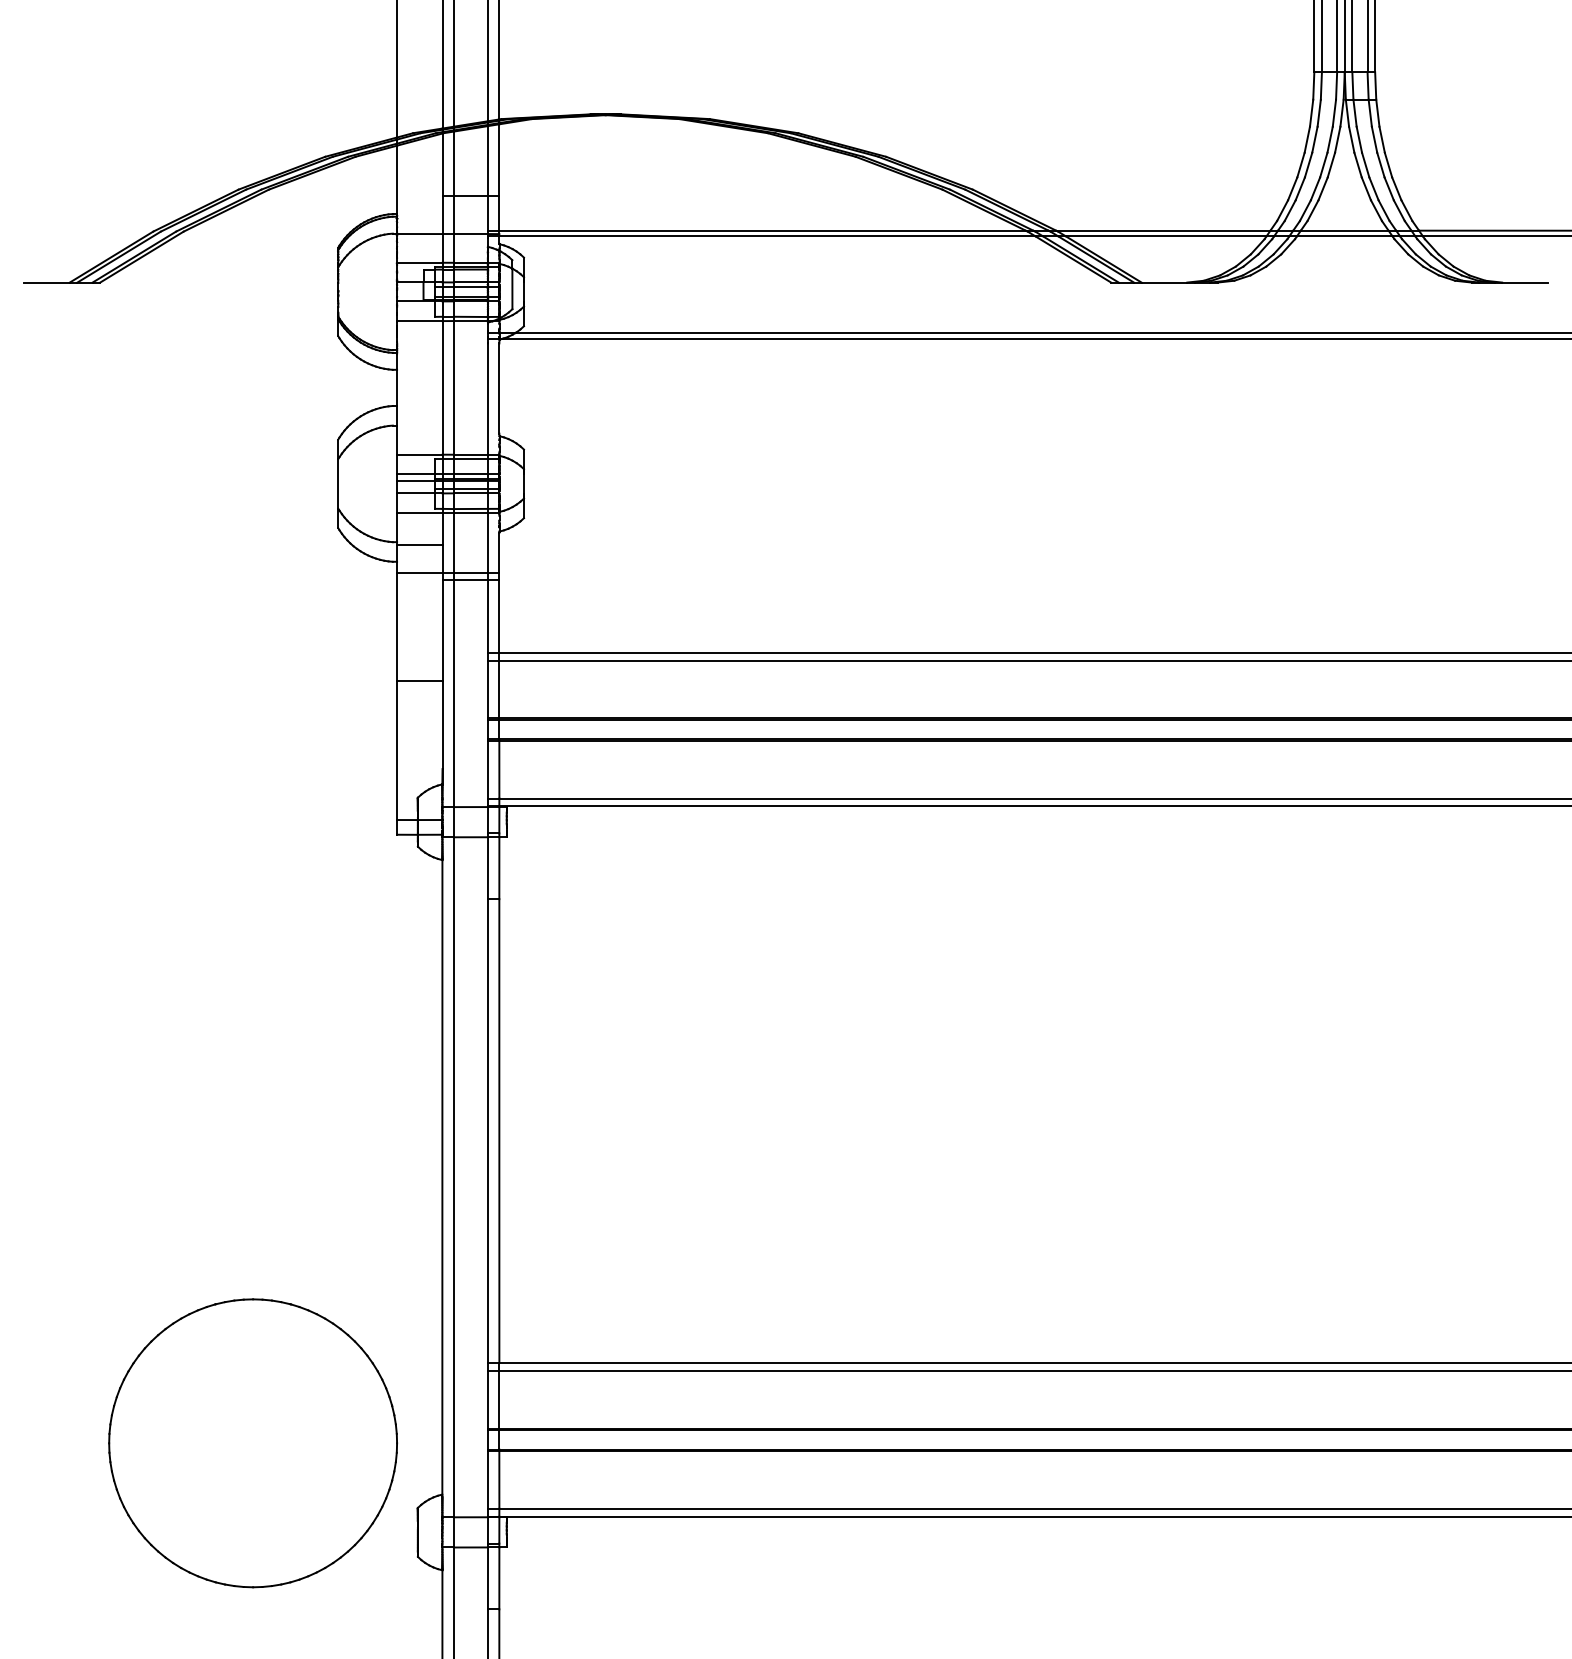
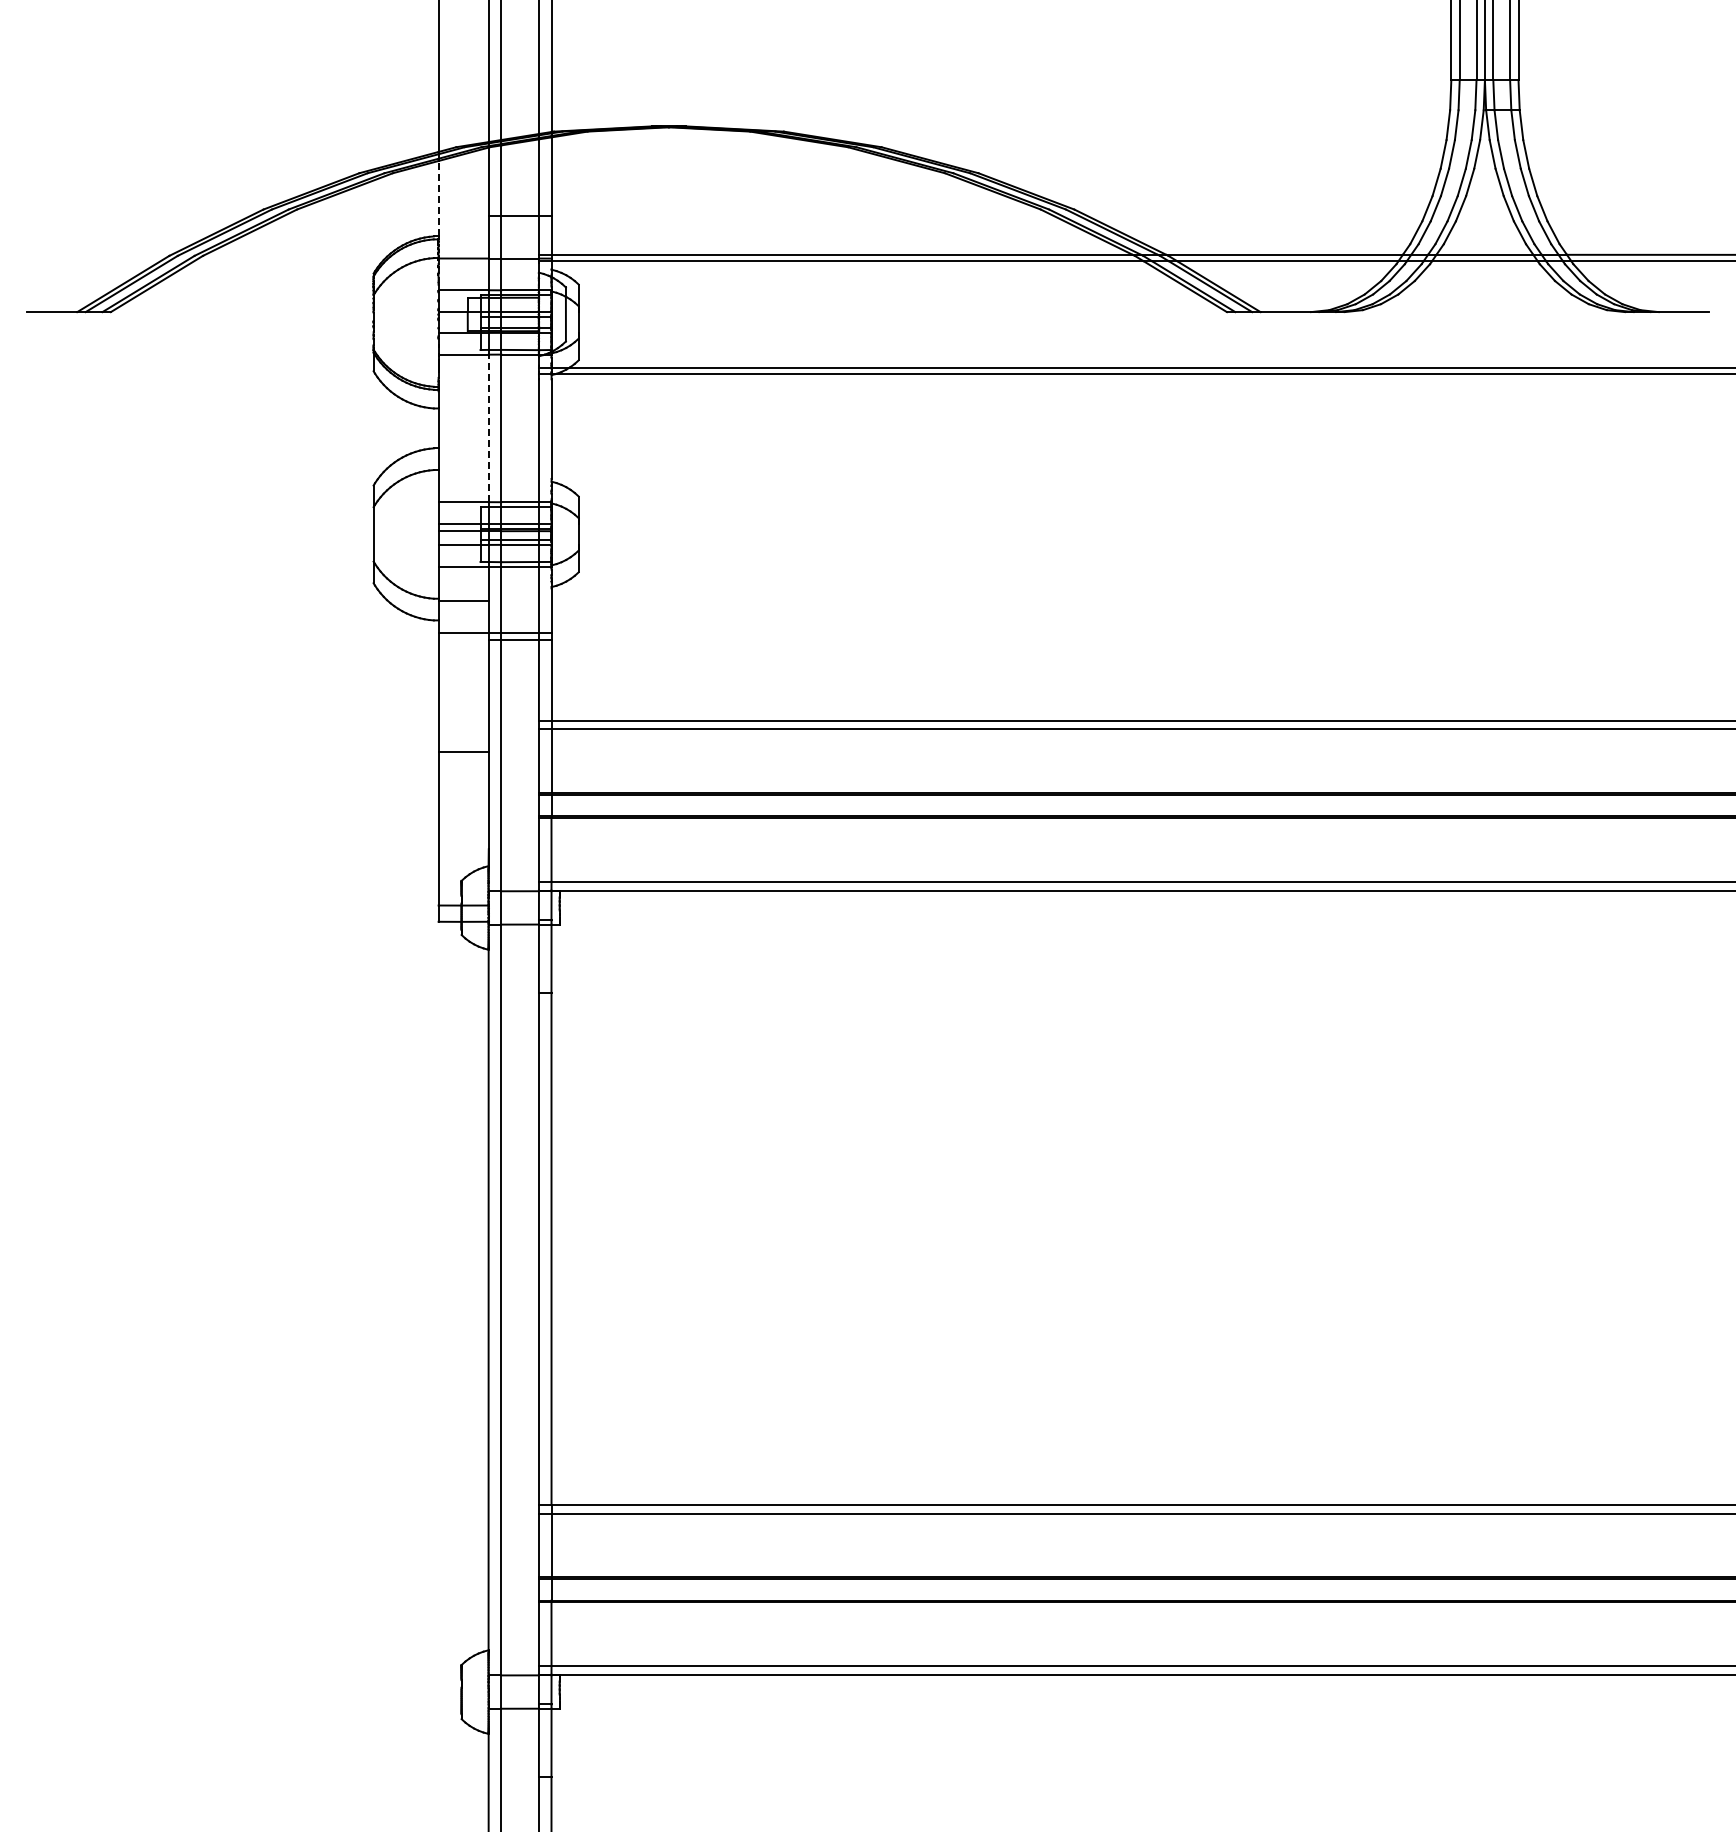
line: (397, 179) -> (438, 198), solid -> dashed
line: (442, 387) -> (488, 428), solid -> dashed
part: (252, 1443) -> (279, 1593), removed

